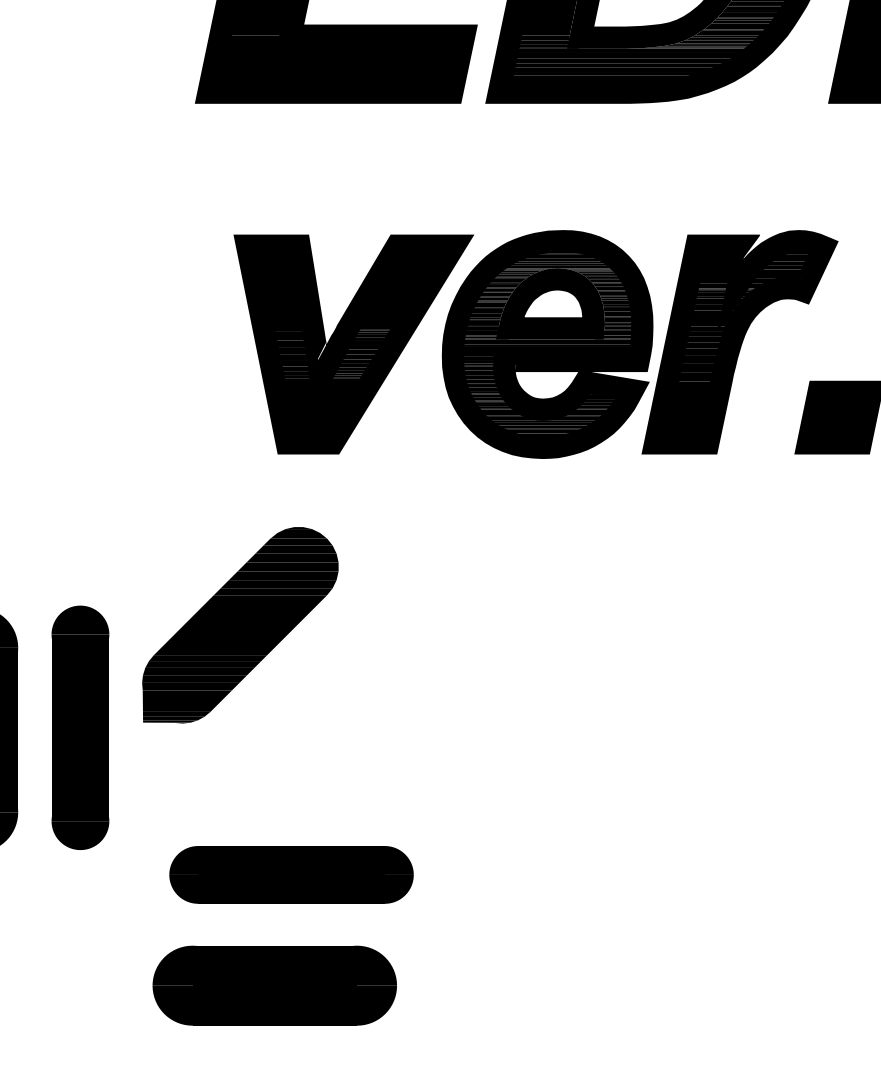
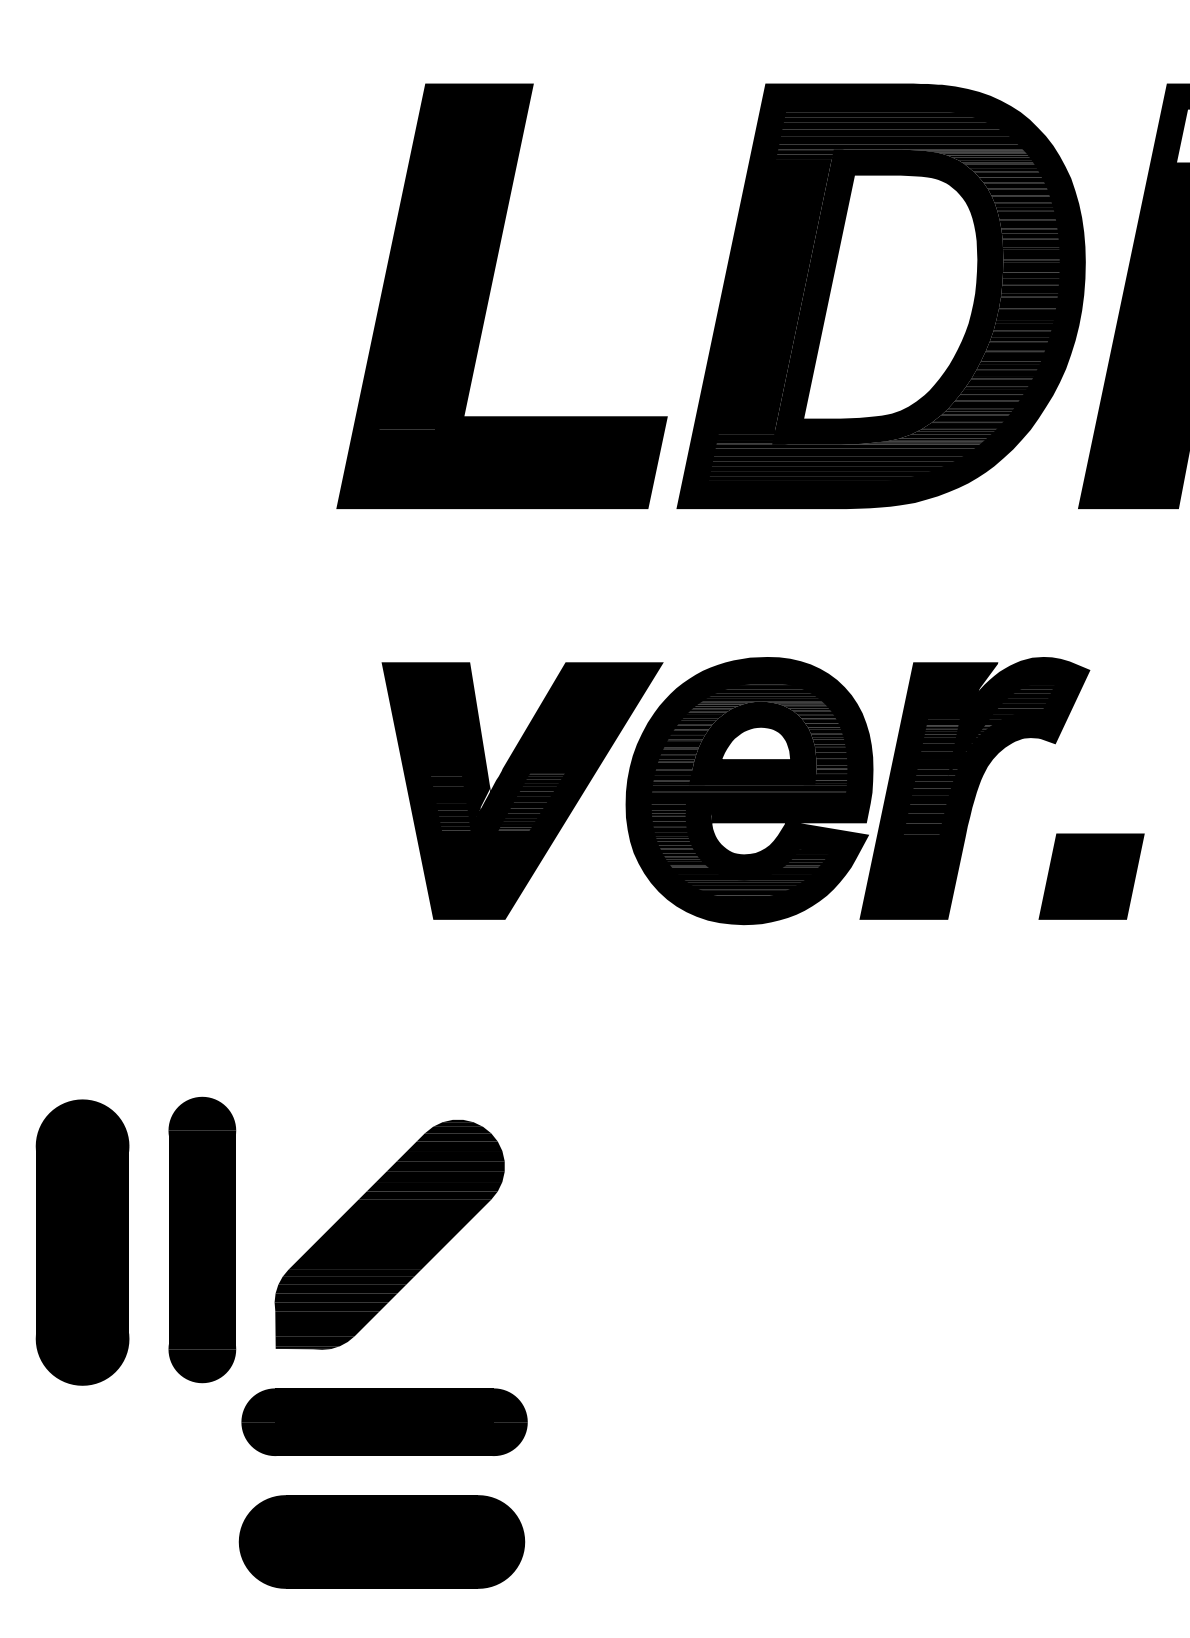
part: (240, 624) -> (389, 1234), moved
part: (291, 874) -> (384, 1421), moved
part: (274, 985) -> (381, 1541), moved

